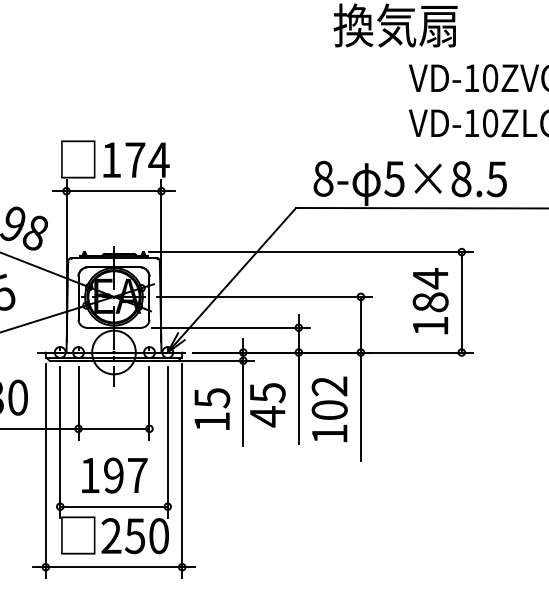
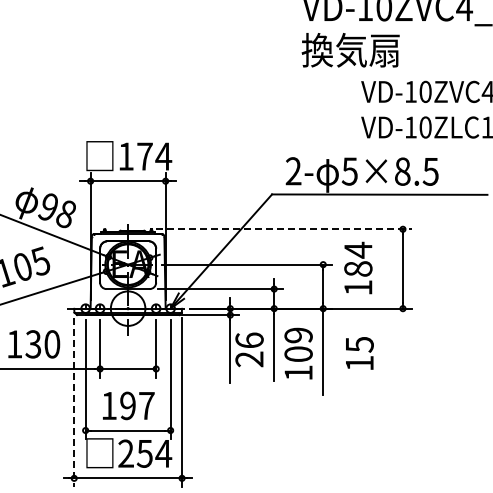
text: (323, 178) -> (293, 171), 8- -> 2-
line: (310, 252) -> (283, 229), solid -> dashed
text: (430, 300) -> (358, 267), moved
text: (329, 386) -> (298, 335), 102 -> 109
text: (267, 404) -> (249, 349), 45 -> 26
text: (211, 409) -> (359, 353), moved
line: (46, 471) -> (74, 402), solid -> dashed
text: (158, 535) -> (163, 453), 250 -> 254

